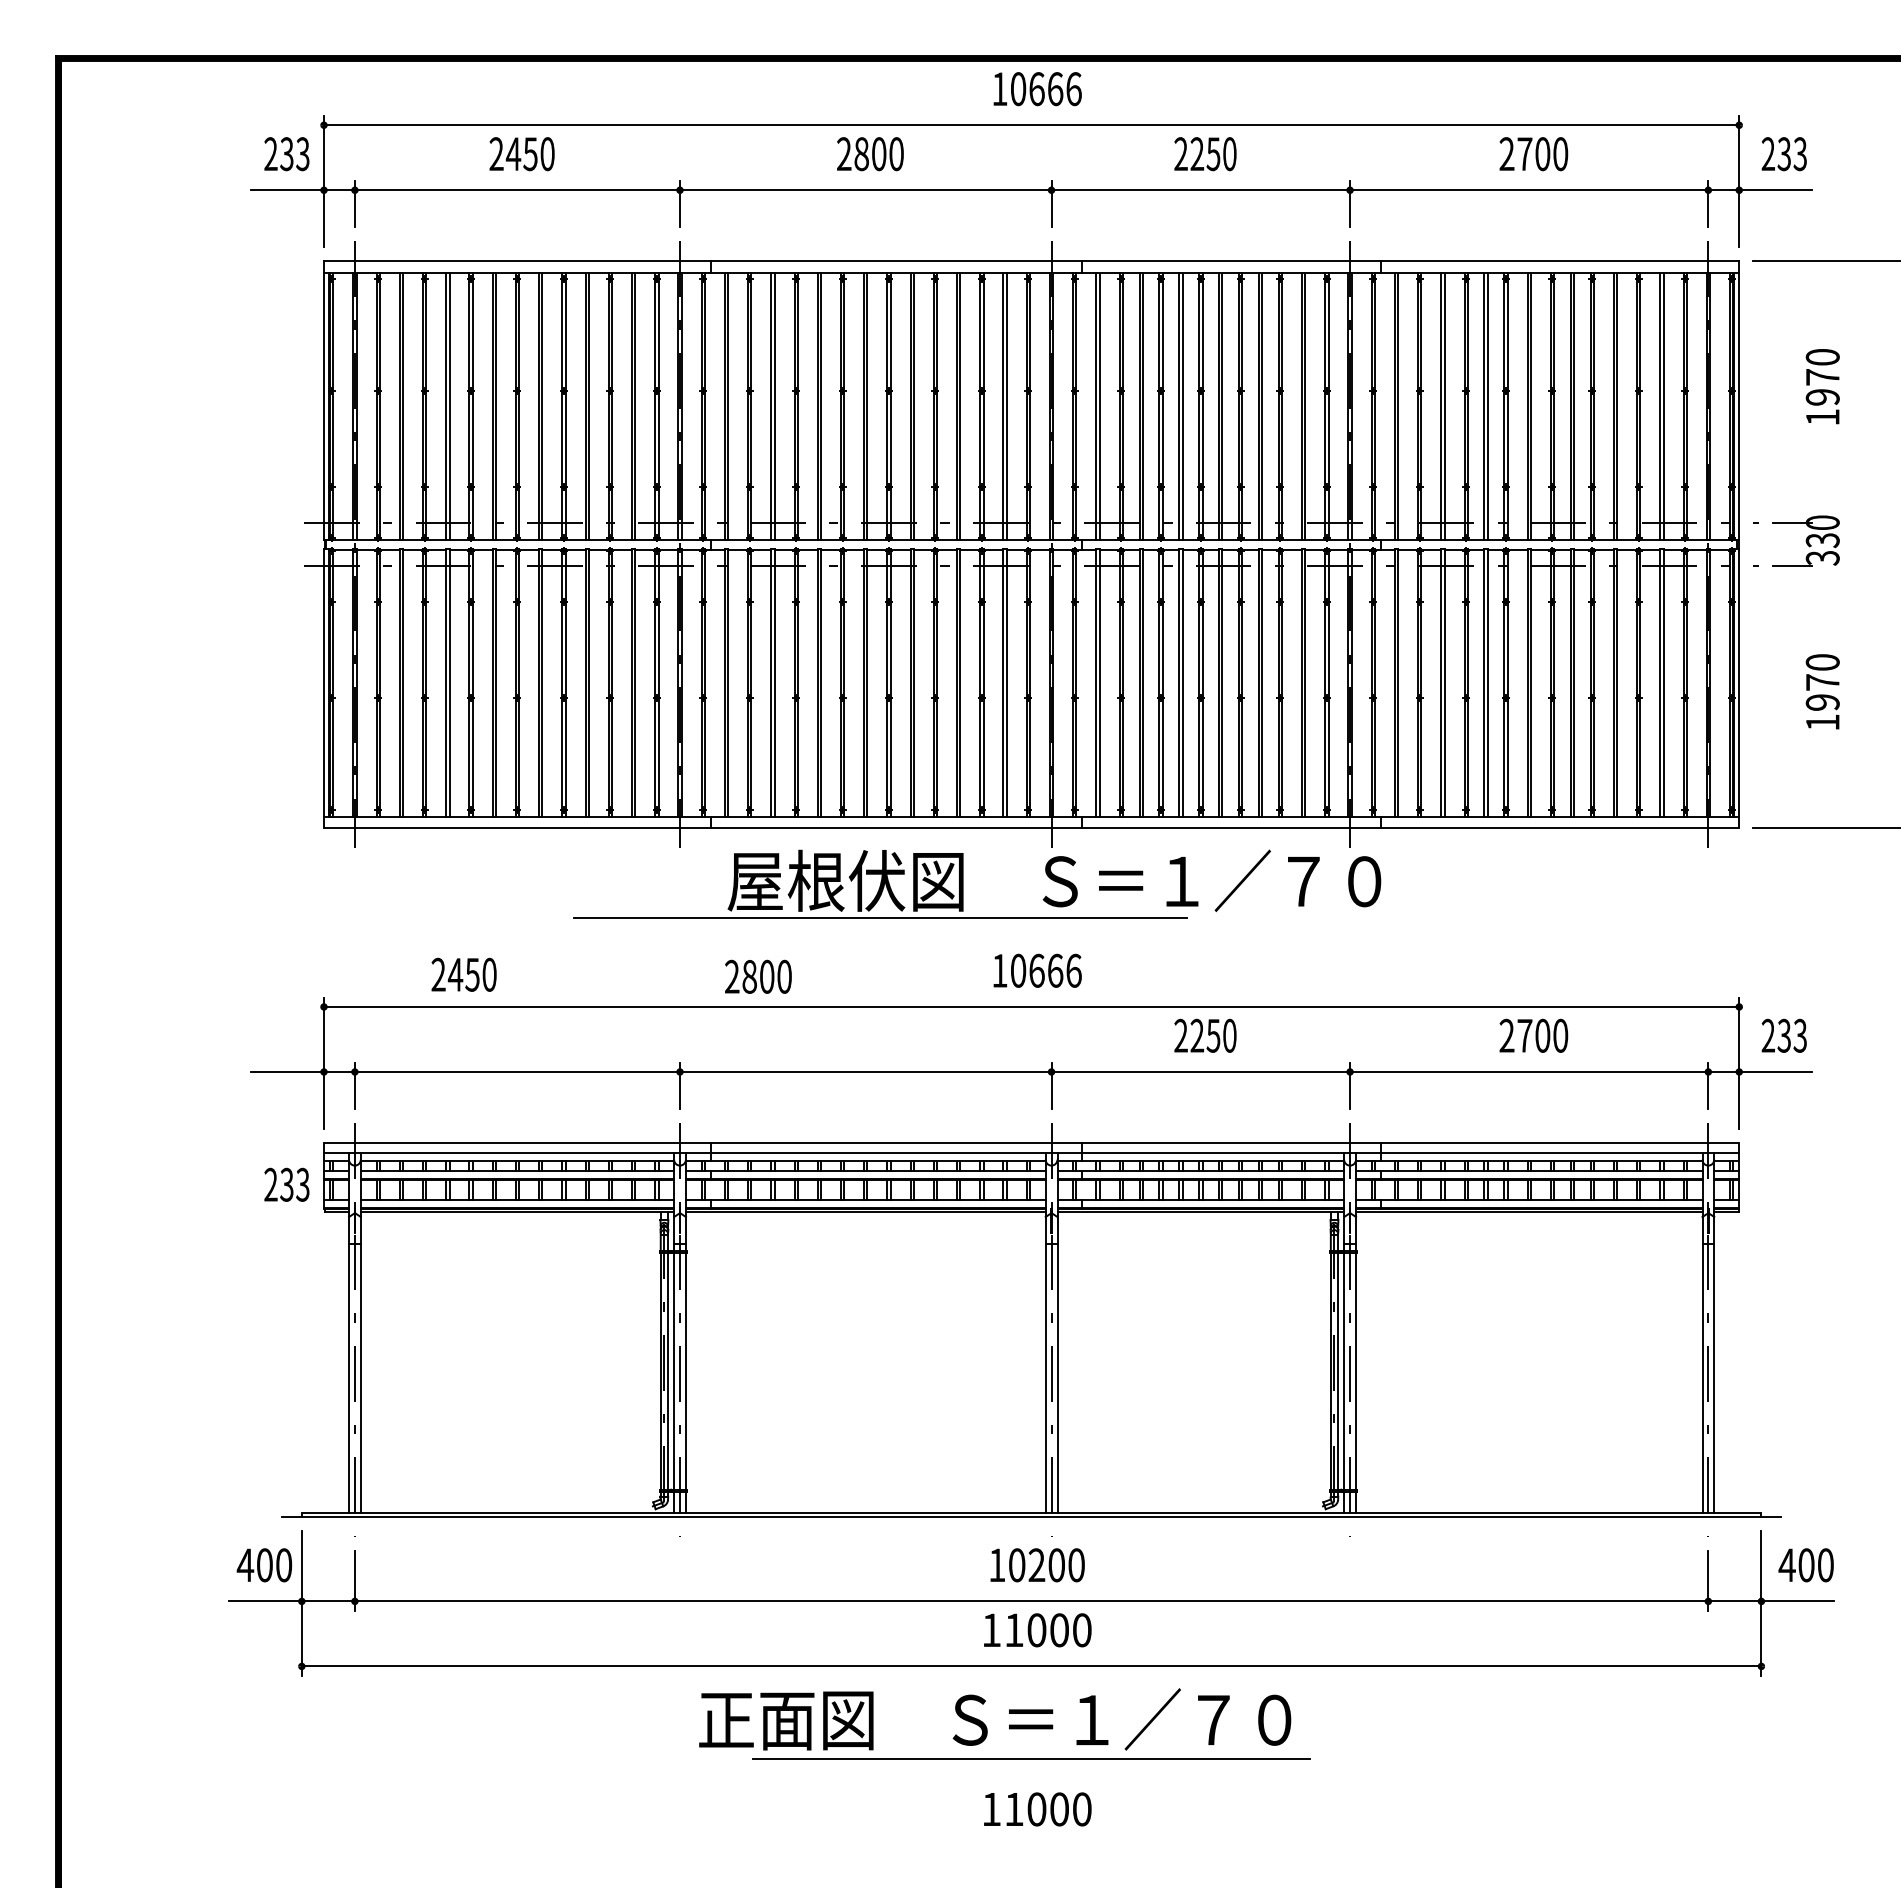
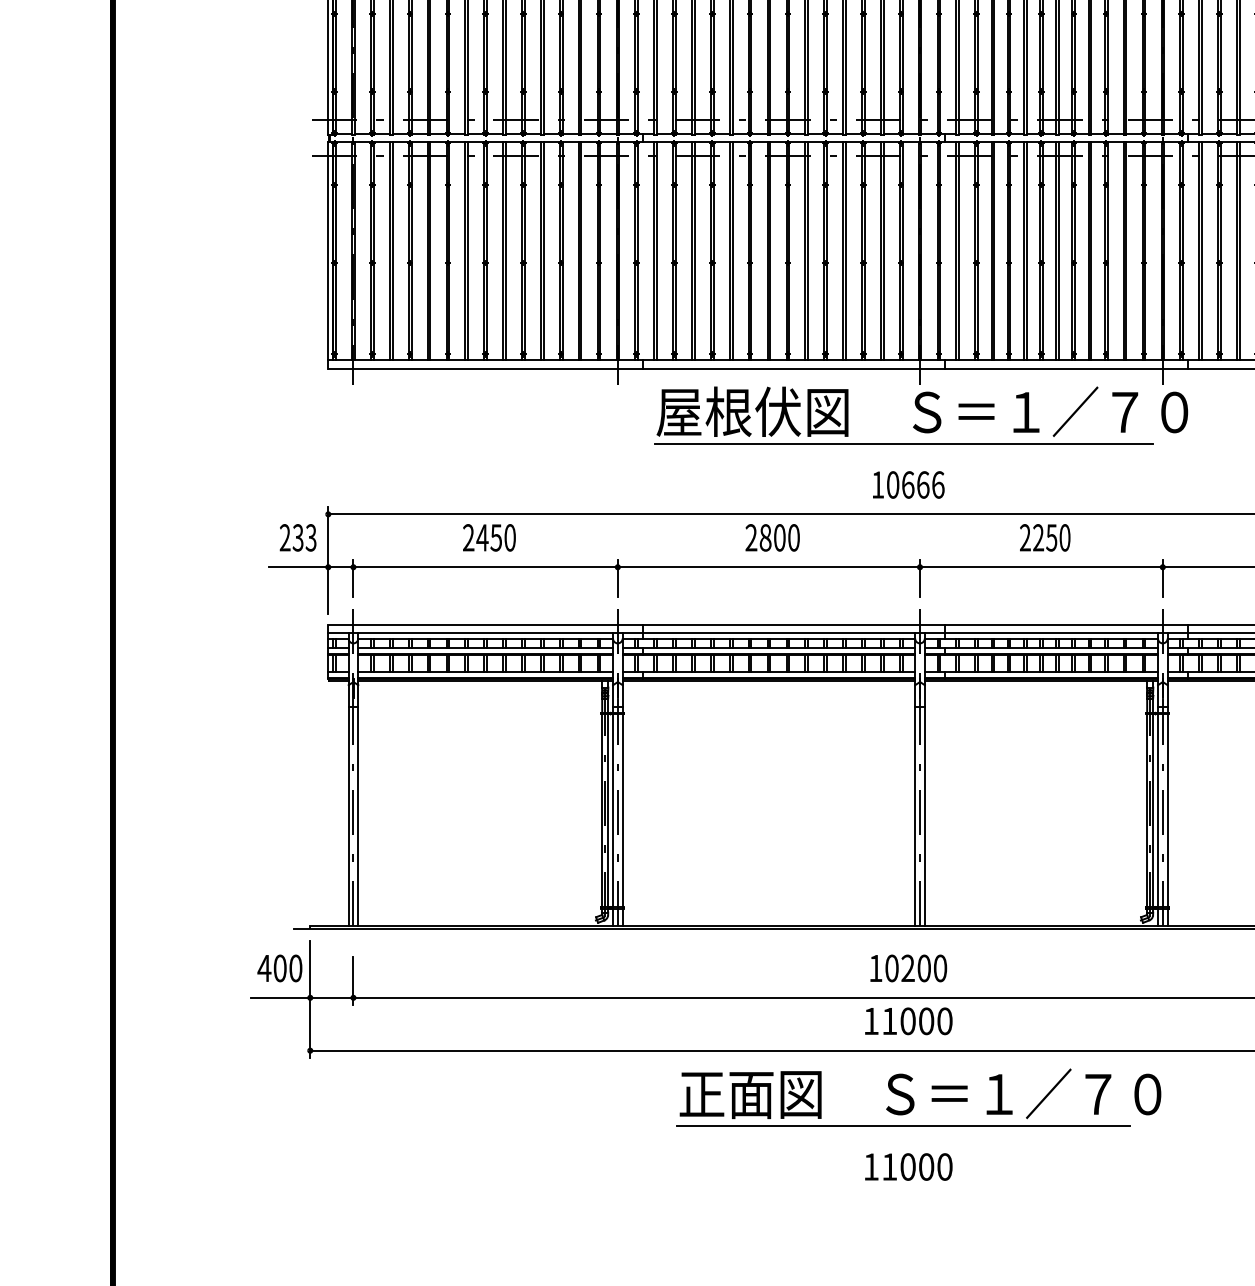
line: (880, 917) -> (903, 444), moved
text: (463, 974) -> (488, 537), moved
text: (758, 976) -> (772, 537), moved
text: (286, 1184) -> (297, 537), moved
text: (995, 1719) -> (920, 1093), moved

